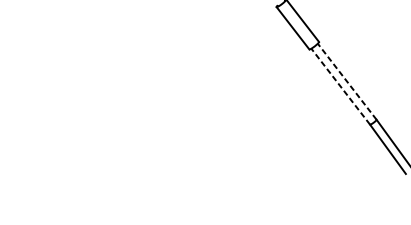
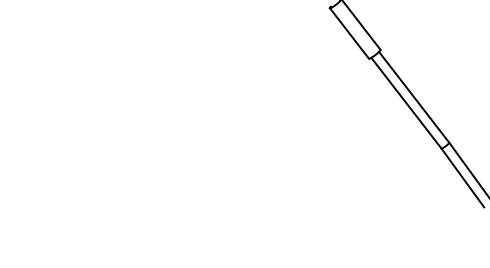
line: (346, 81) -> (413, 96), dashed -> solid
line: (340, 86) -> (406, 102), dashed -> solid

